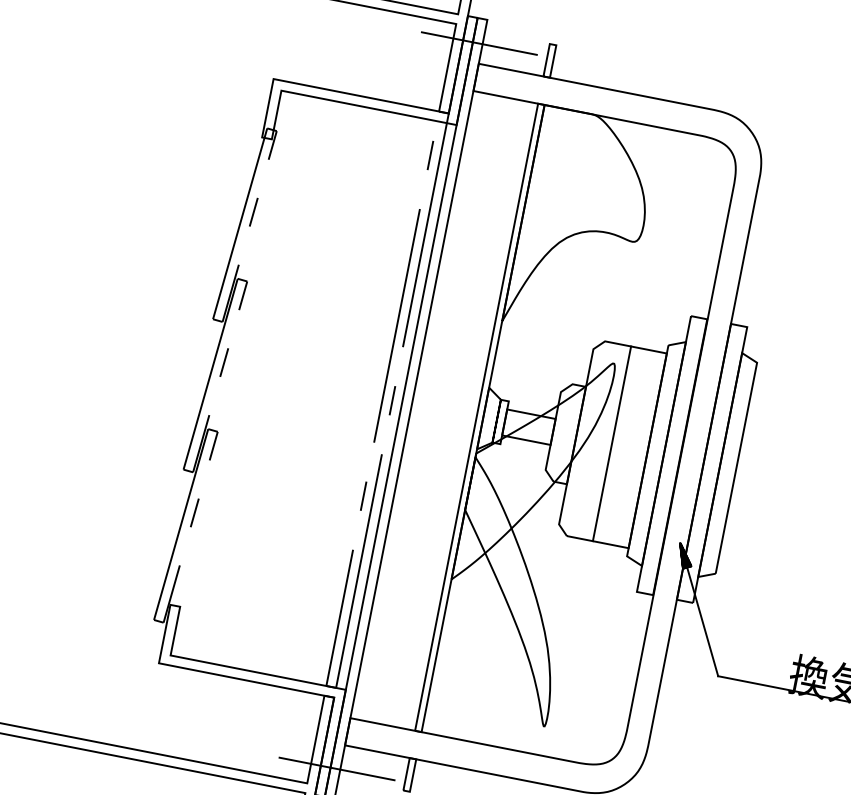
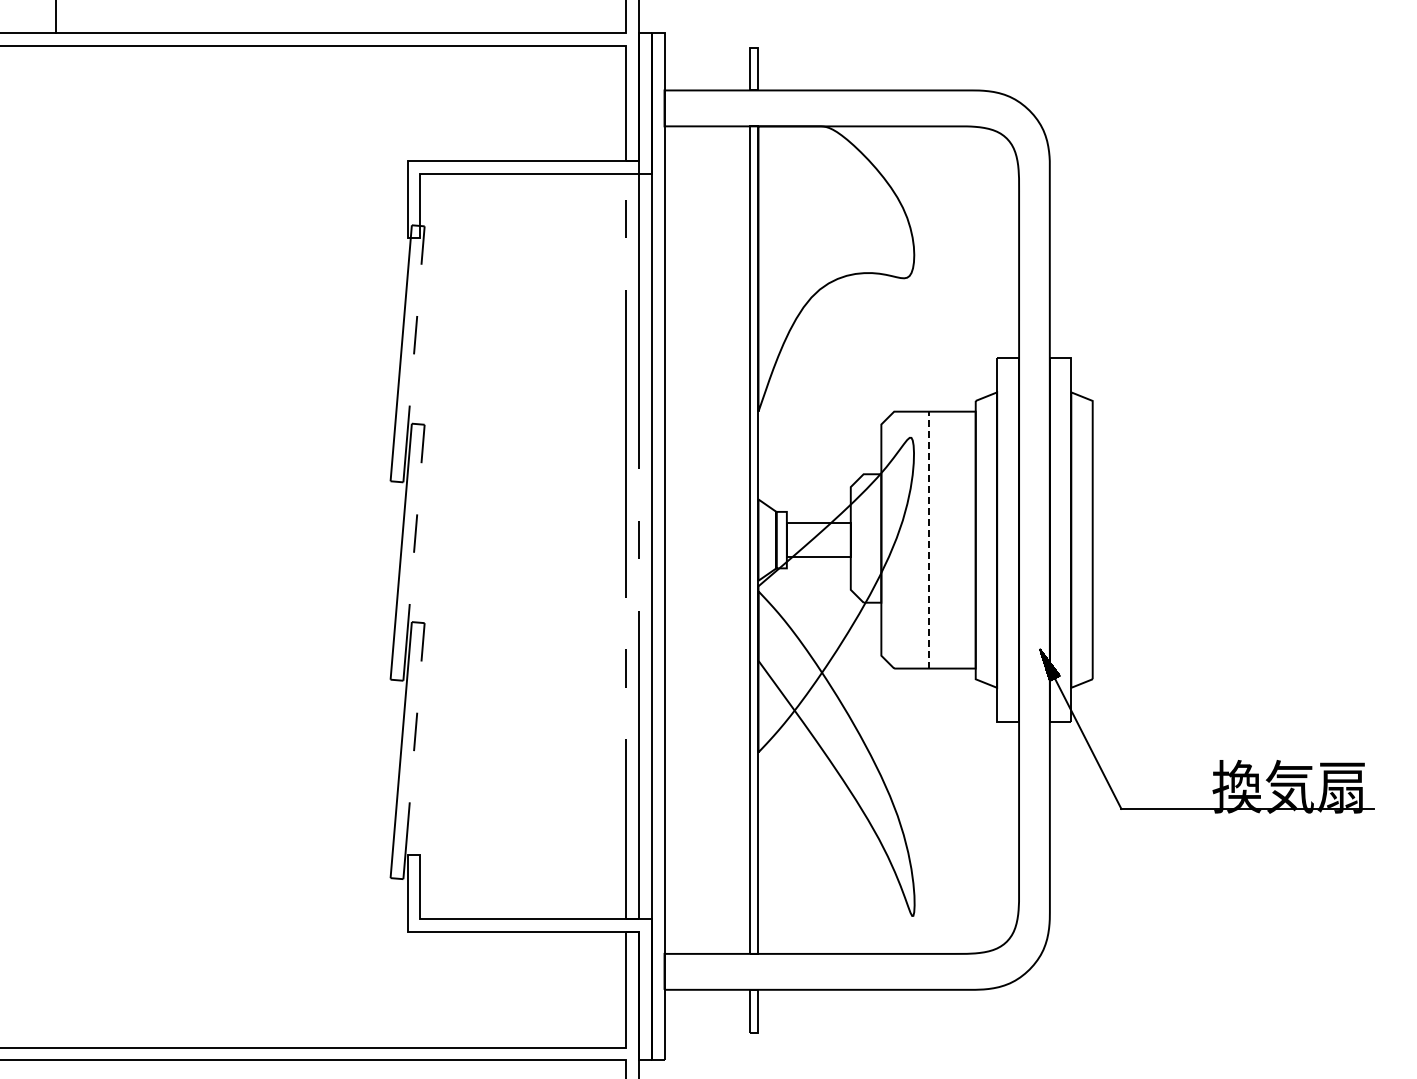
line: (472, 42) -> (651, 64), removed
line: (612, 443) -> (928, 539), solid -> dashed
line: (330, 767) -> (651, 1021), removed

